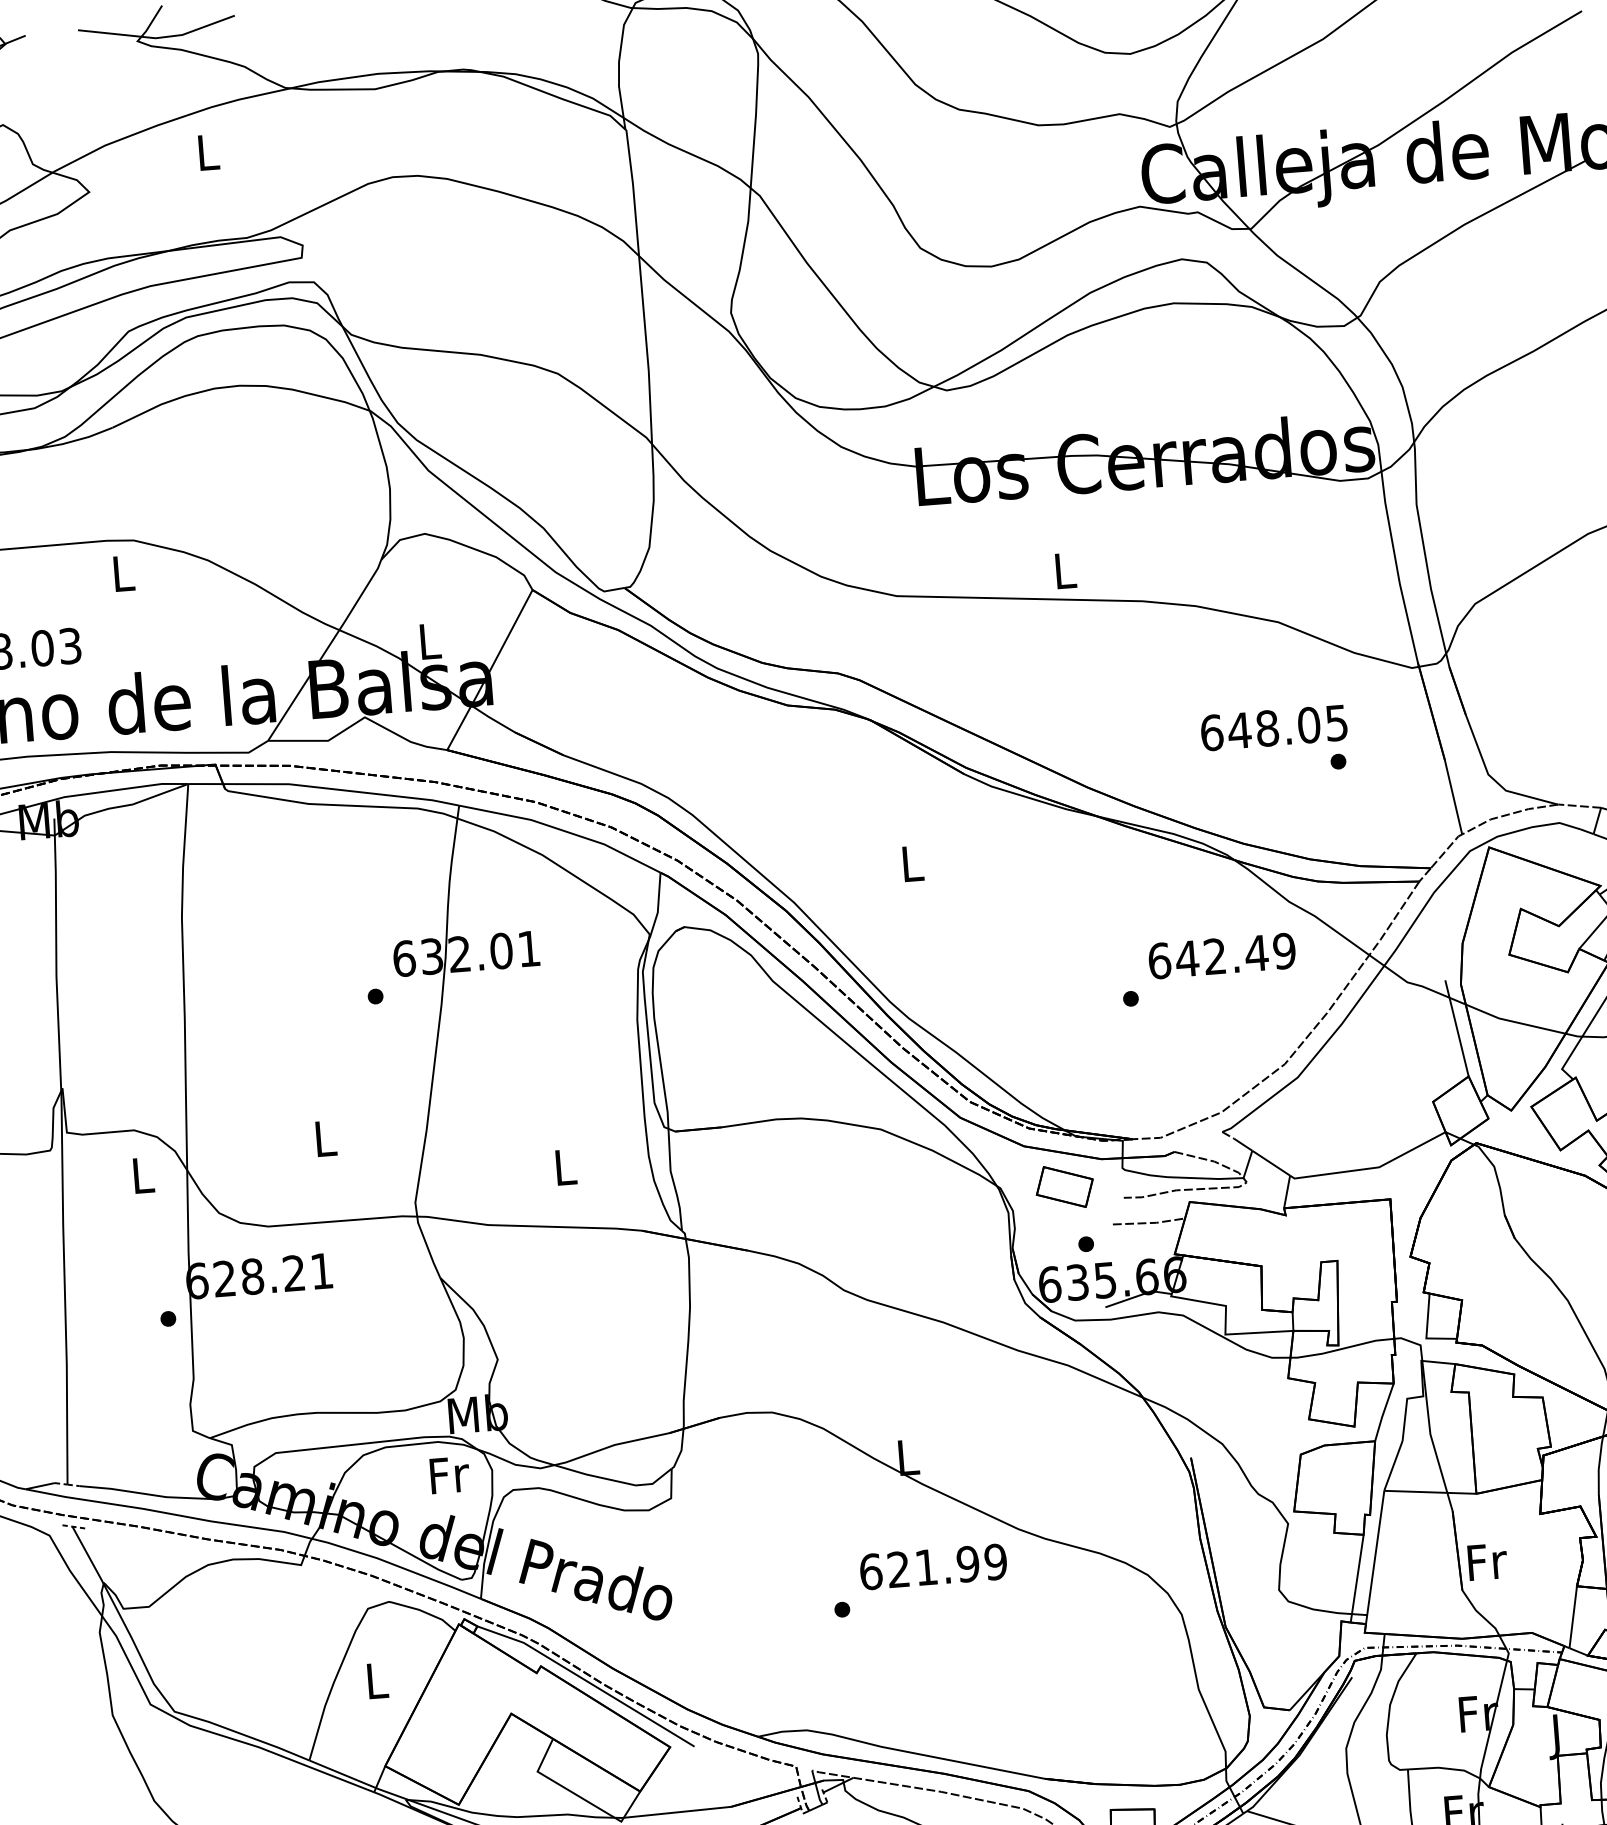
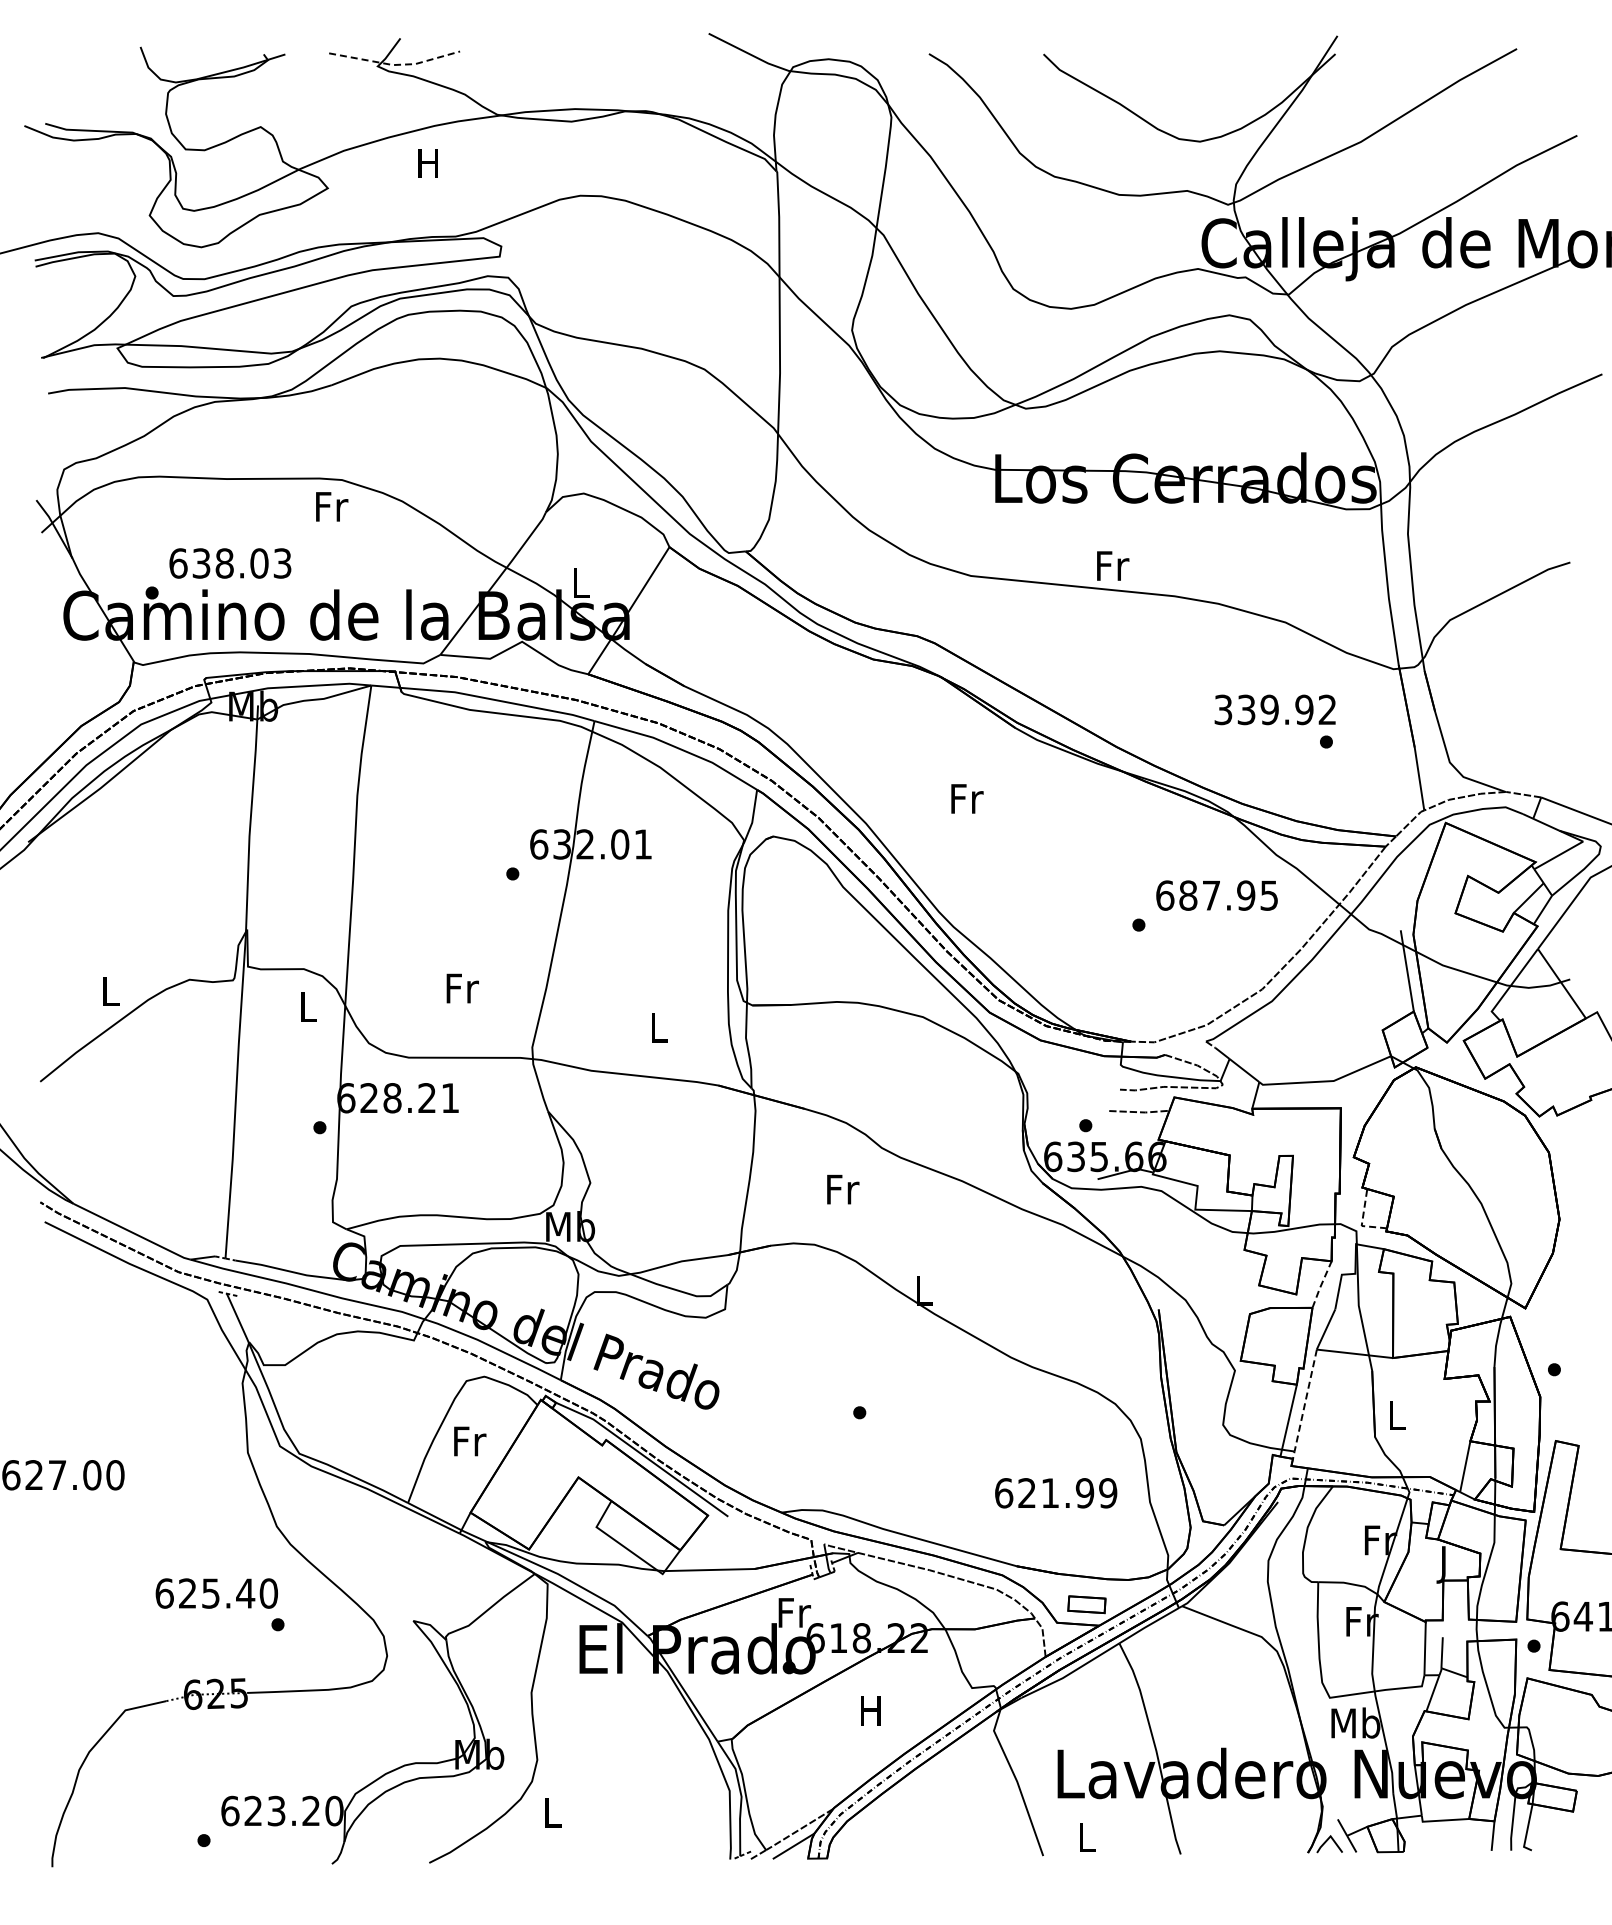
line: (158, 37) -> (395, 64), solid -> dashed
text: (206, 152) -> (427, 163), L -> H
text: (1066, 570) -> (1113, 565), L -> Fr
text: (124, 573) -> (332, 506), L -> Fr
text: (1274, 727) -> (1275, 709), 648.05 -> 339.92
text: (913, 863) -> (967, 798), L -> Fr
text: (1235, 954) -> (1228, 895), 642.49 -> 687.95
text: (326, 1138) -> (462, 988), L -> Fr
part: (1064, 1186) -> (1071, 1076), removed
line: (1426, 1331) -> (1362, 1220), solid -> dashed
line: (1383, 1412) -> (1321, 1284), solid -> dashed
text: (450, 1474) -> (843, 1189), moved
line: (1374, 1557) -> (1304, 1404), solid -> dashed
text: (1488, 1560) -> (1398, 1414), Fr -> L
text: (933, 1567) -> (1056, 1493), moved
text: (378, 1680) -> (470, 1441), L -> Fr

